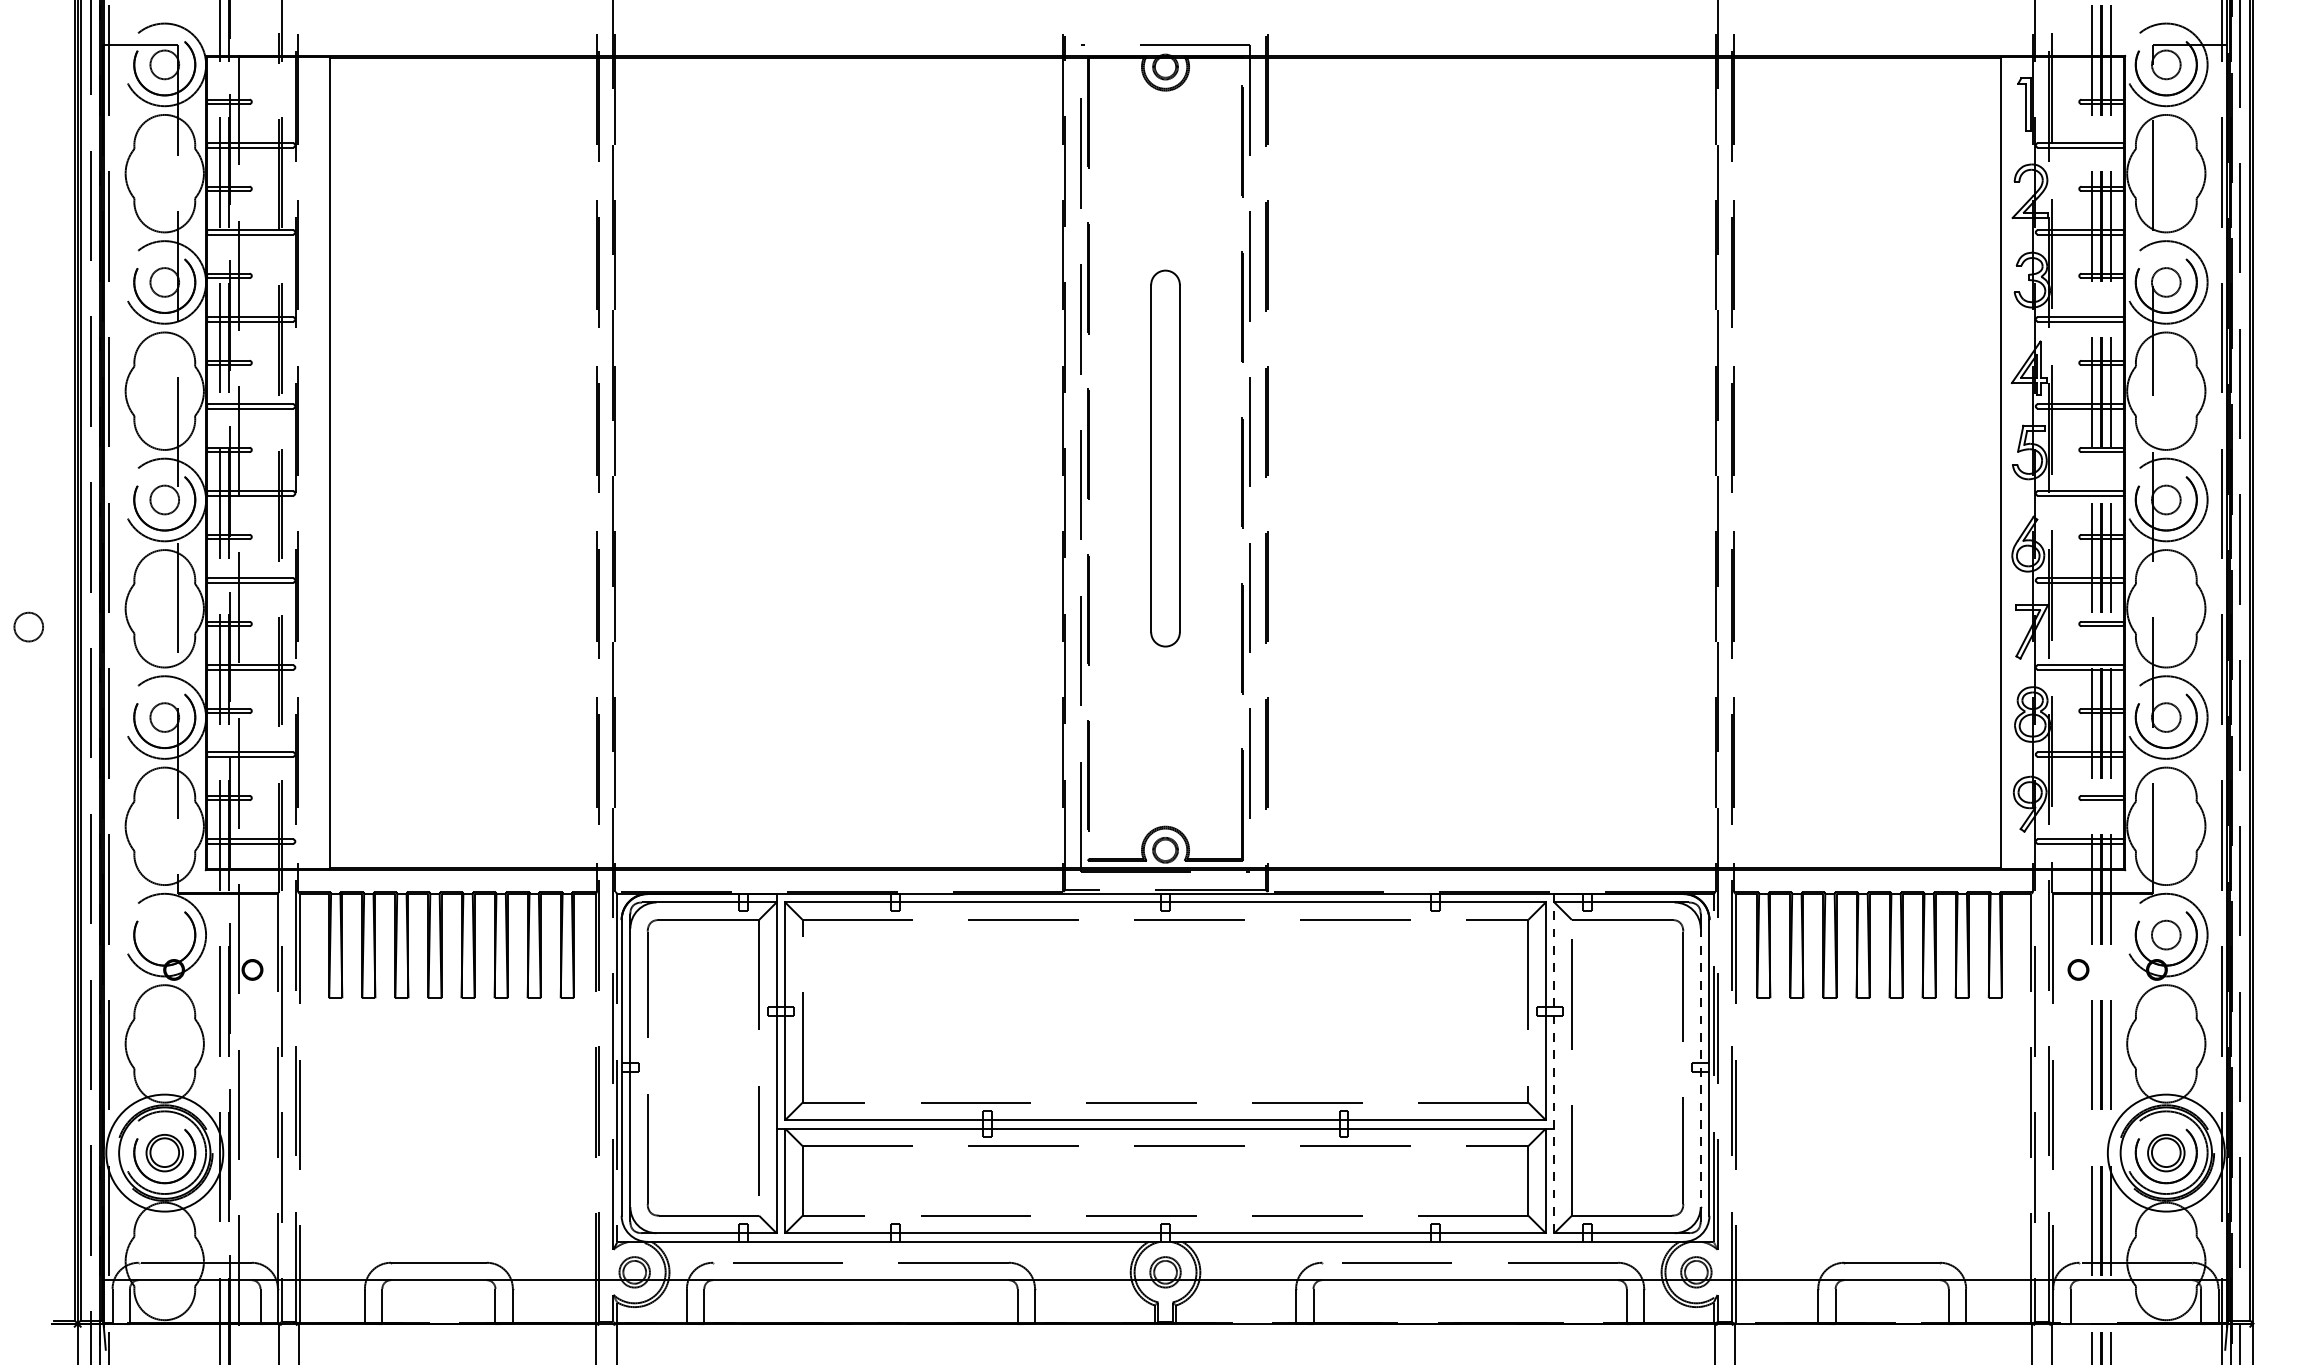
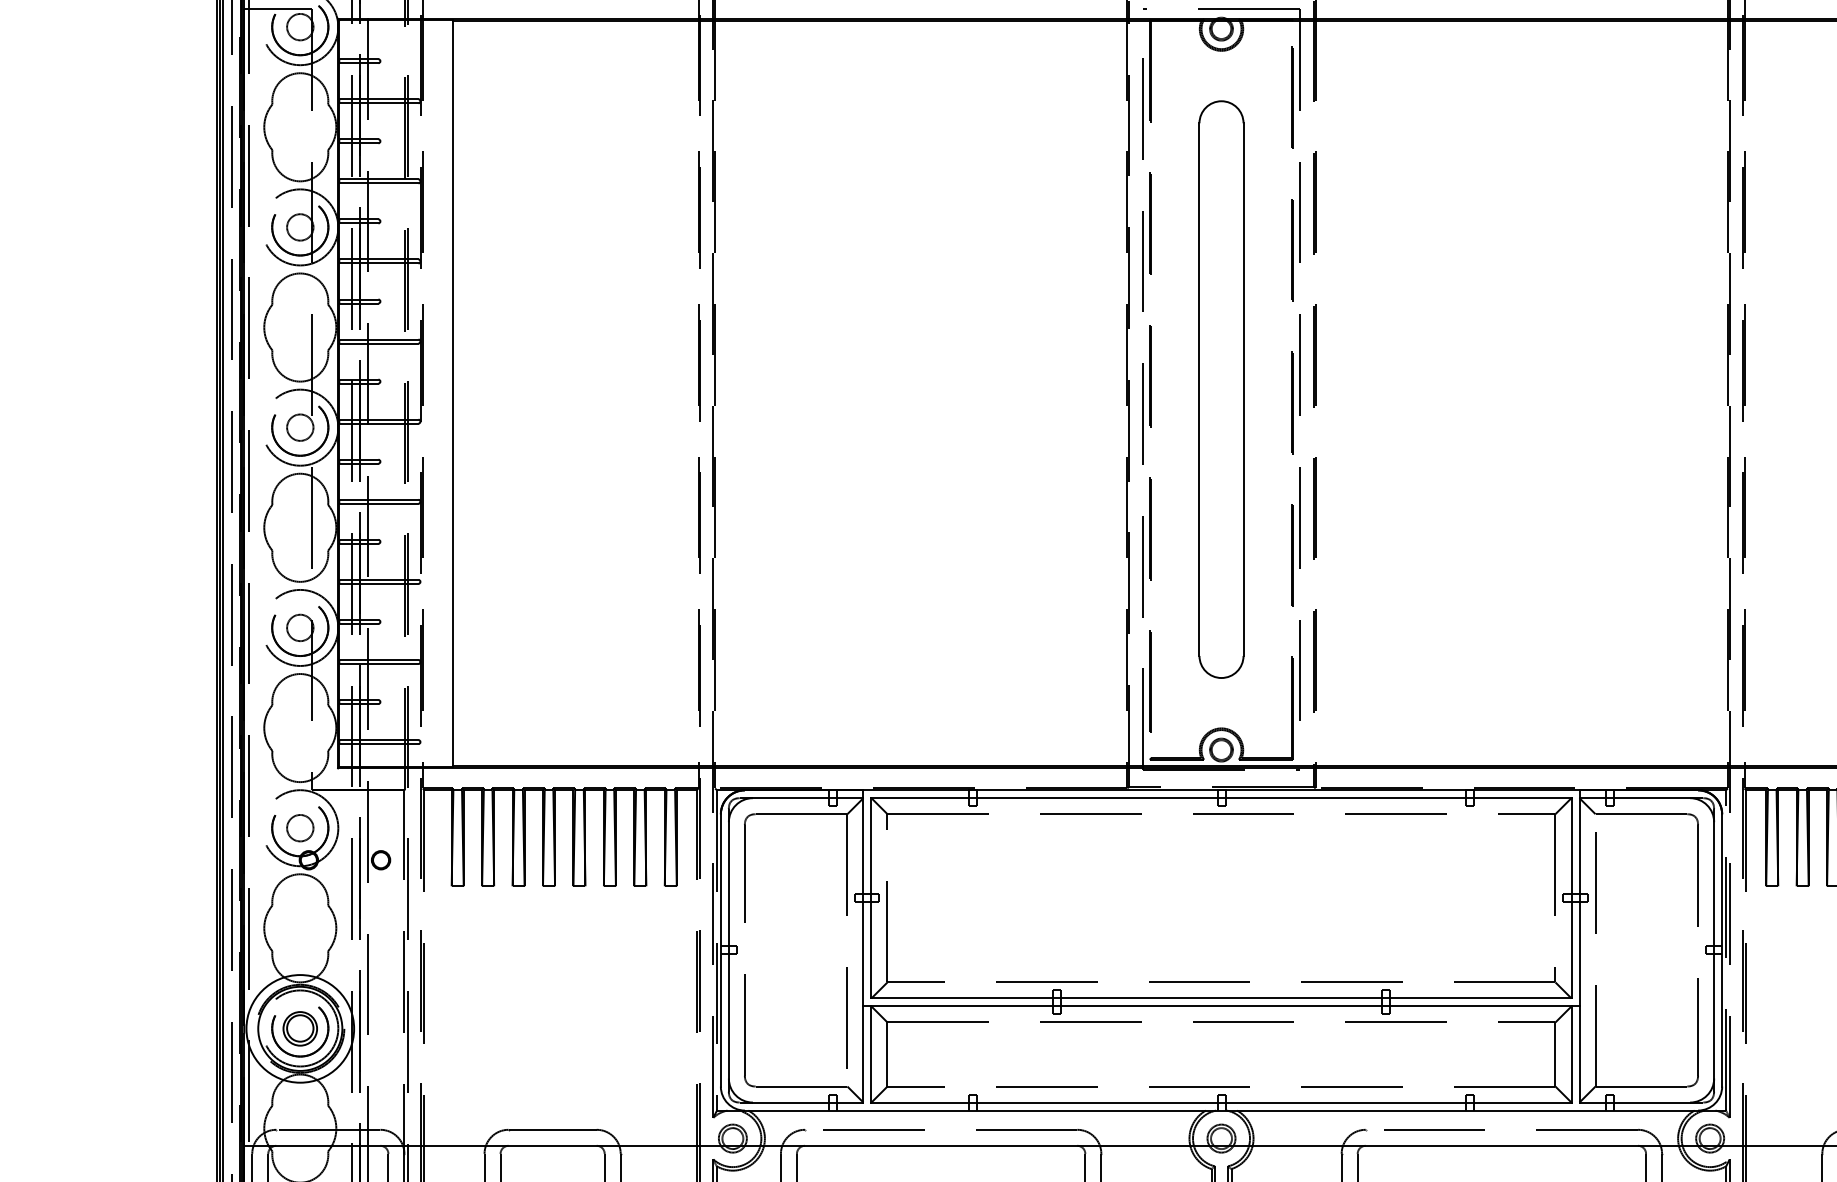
part: (1165, 458) -> (1221, 389), size x1.67
circle: (28, 626) -> (300, 827), moved
line: (1554, 1067) -> (1579, 950), dashed -> solid
line: (1700, 1068) -> (1713, 950), dashed -> solid

